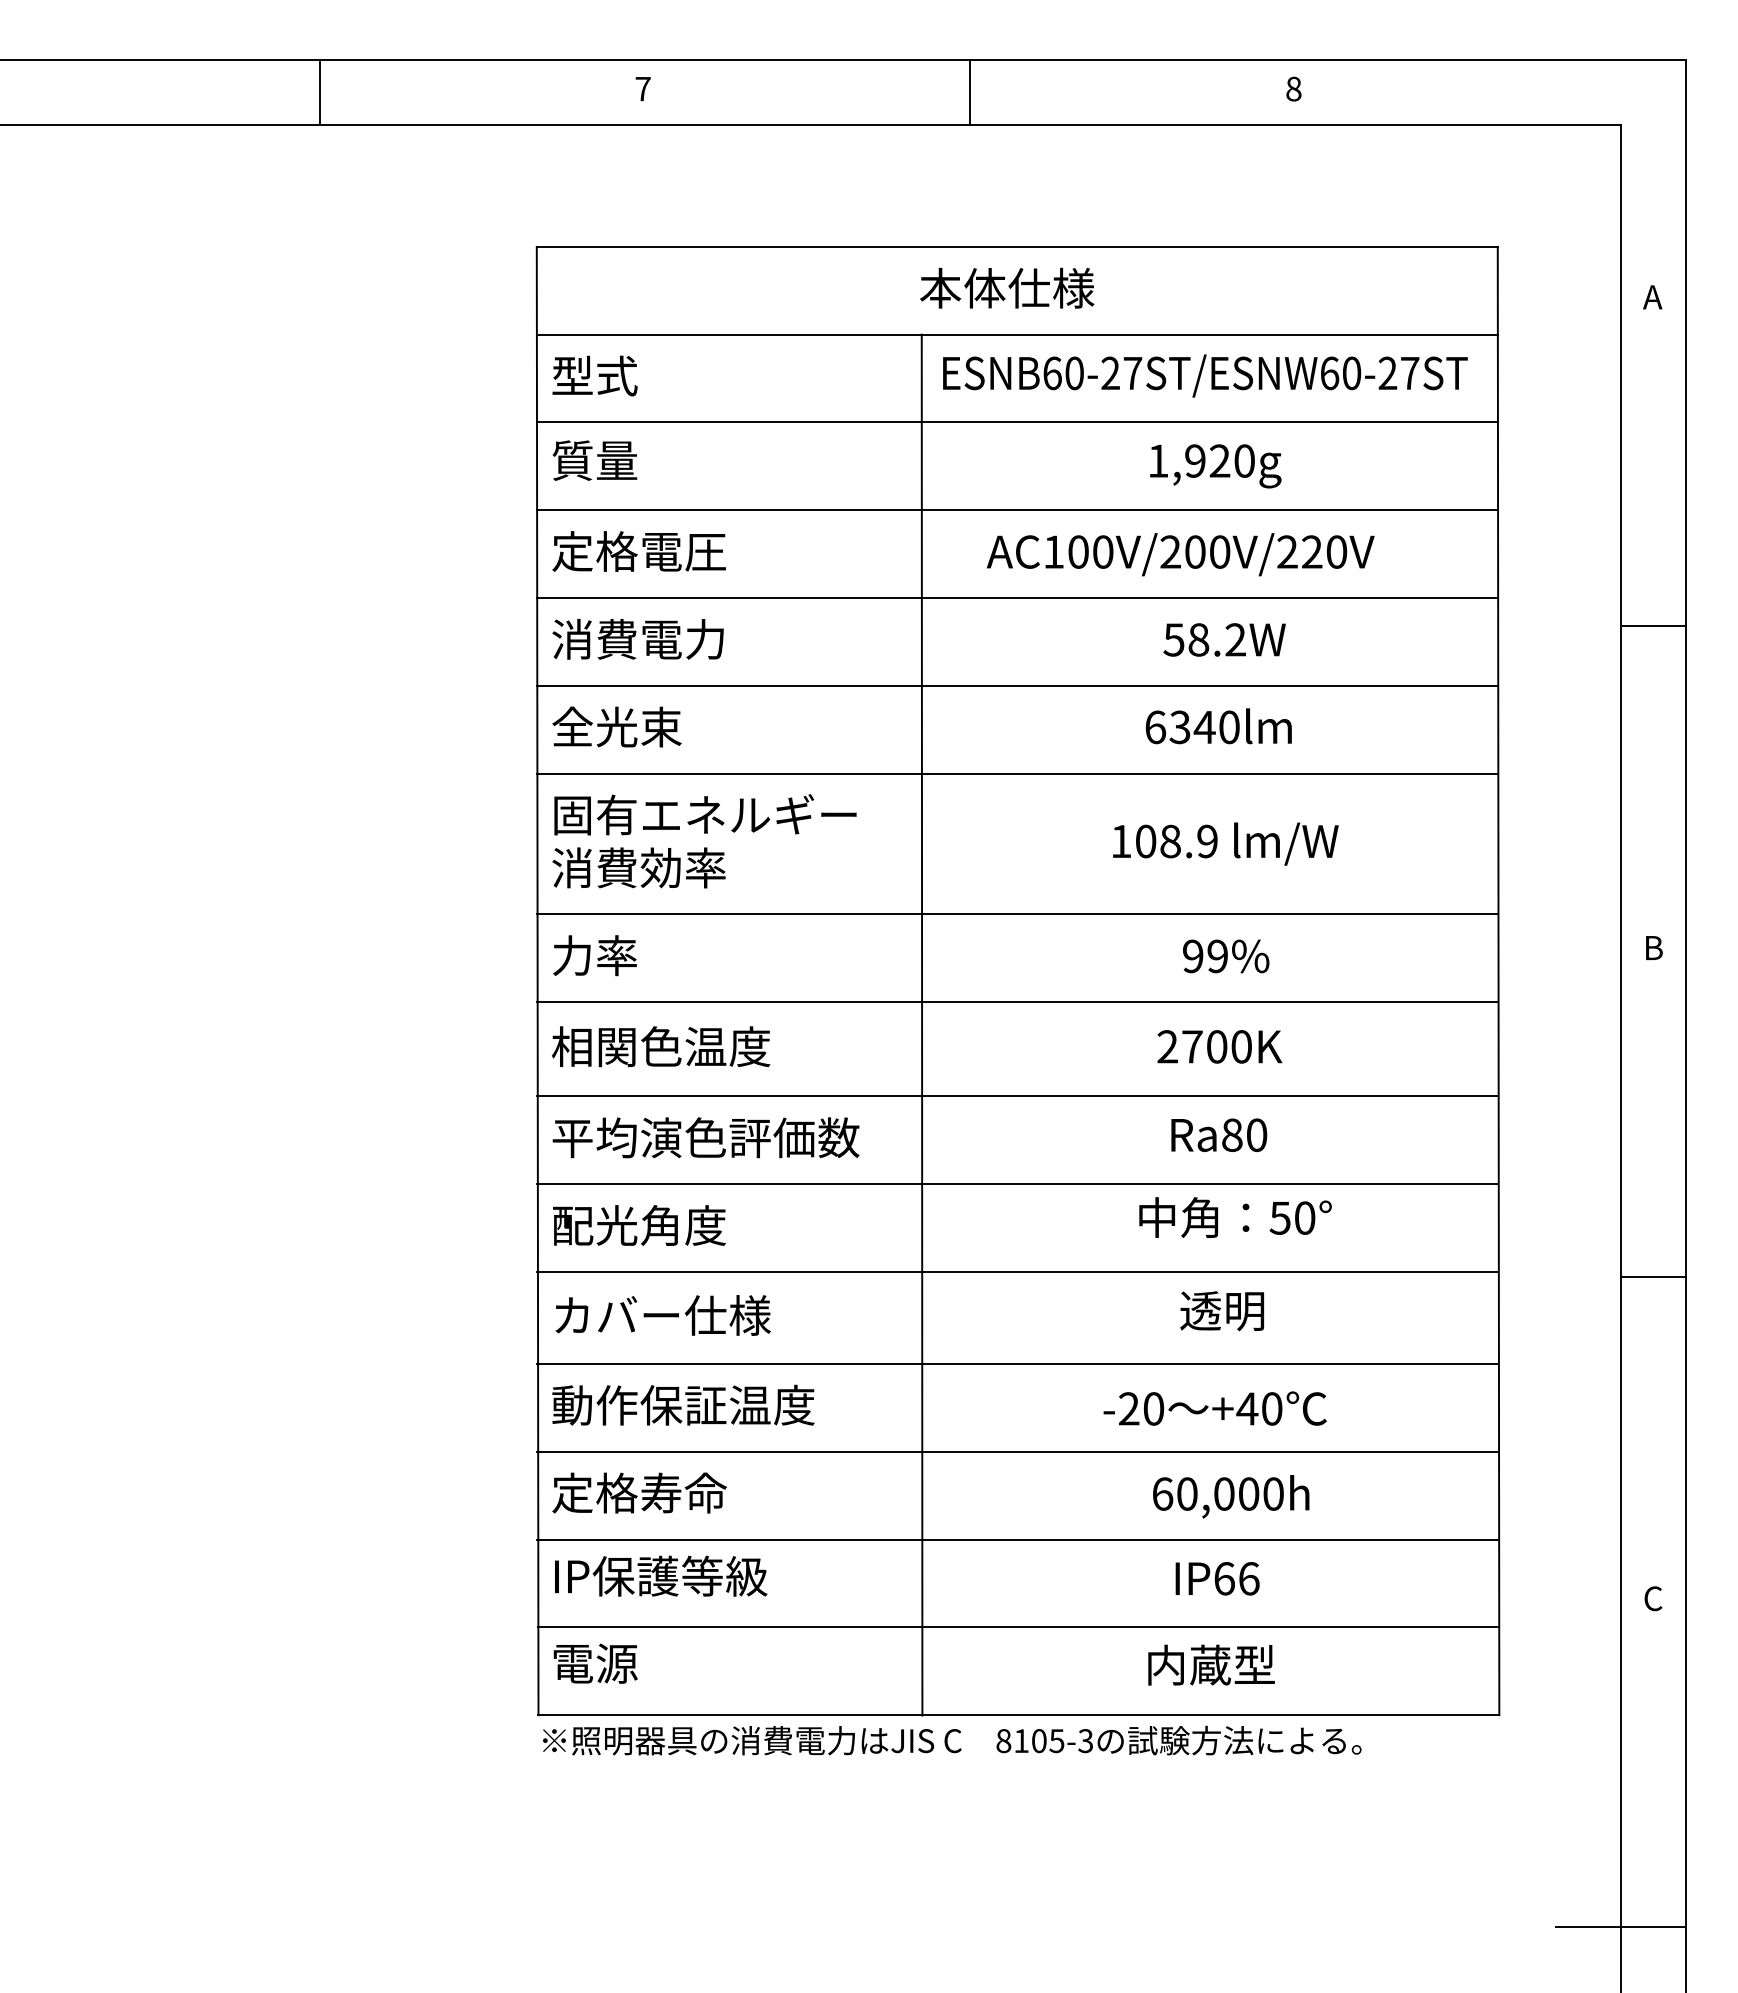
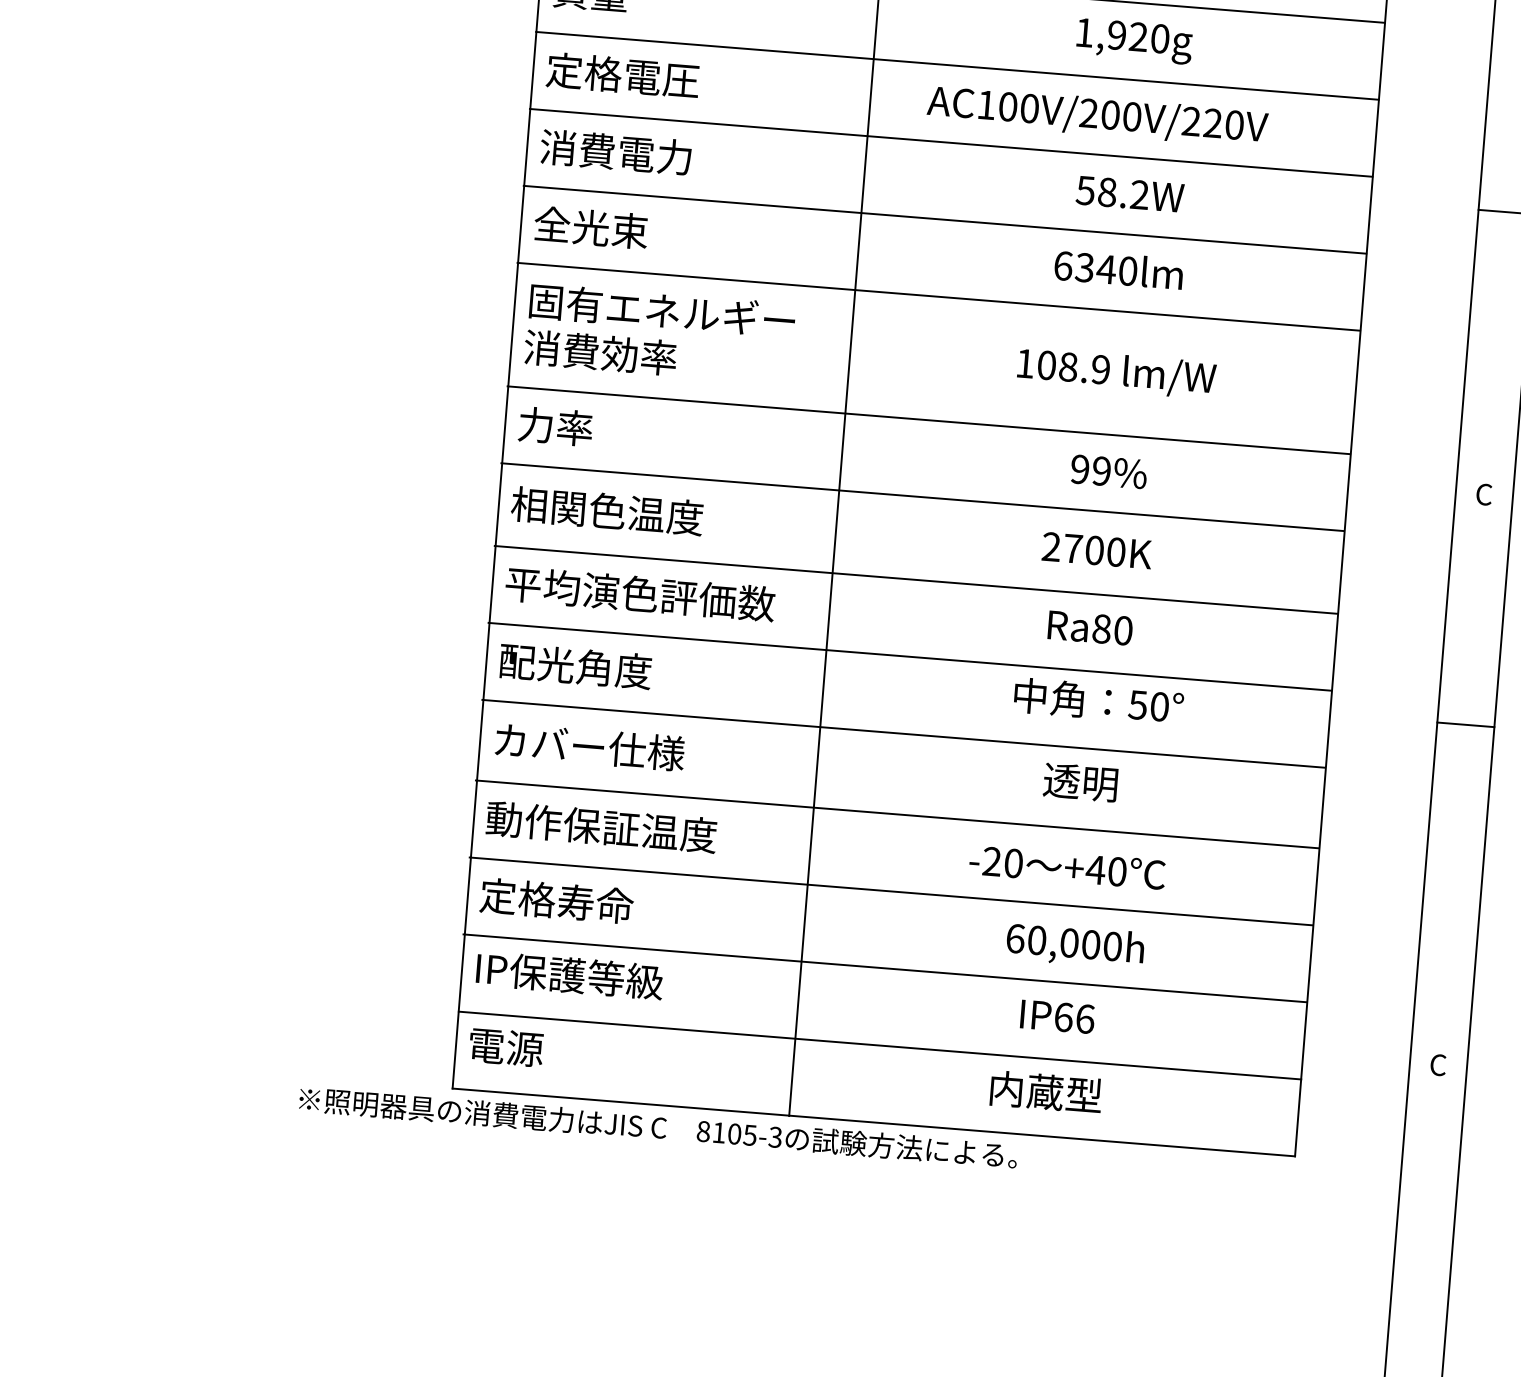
text: (1653, 947) -> (1484, 494), B -> C
line: (1653, 1276) -> (1465, 724), moved
text: (952, 1740) -> (658, 1127), moved
line: (1620, 1927) -> (1386, 1351), removed

